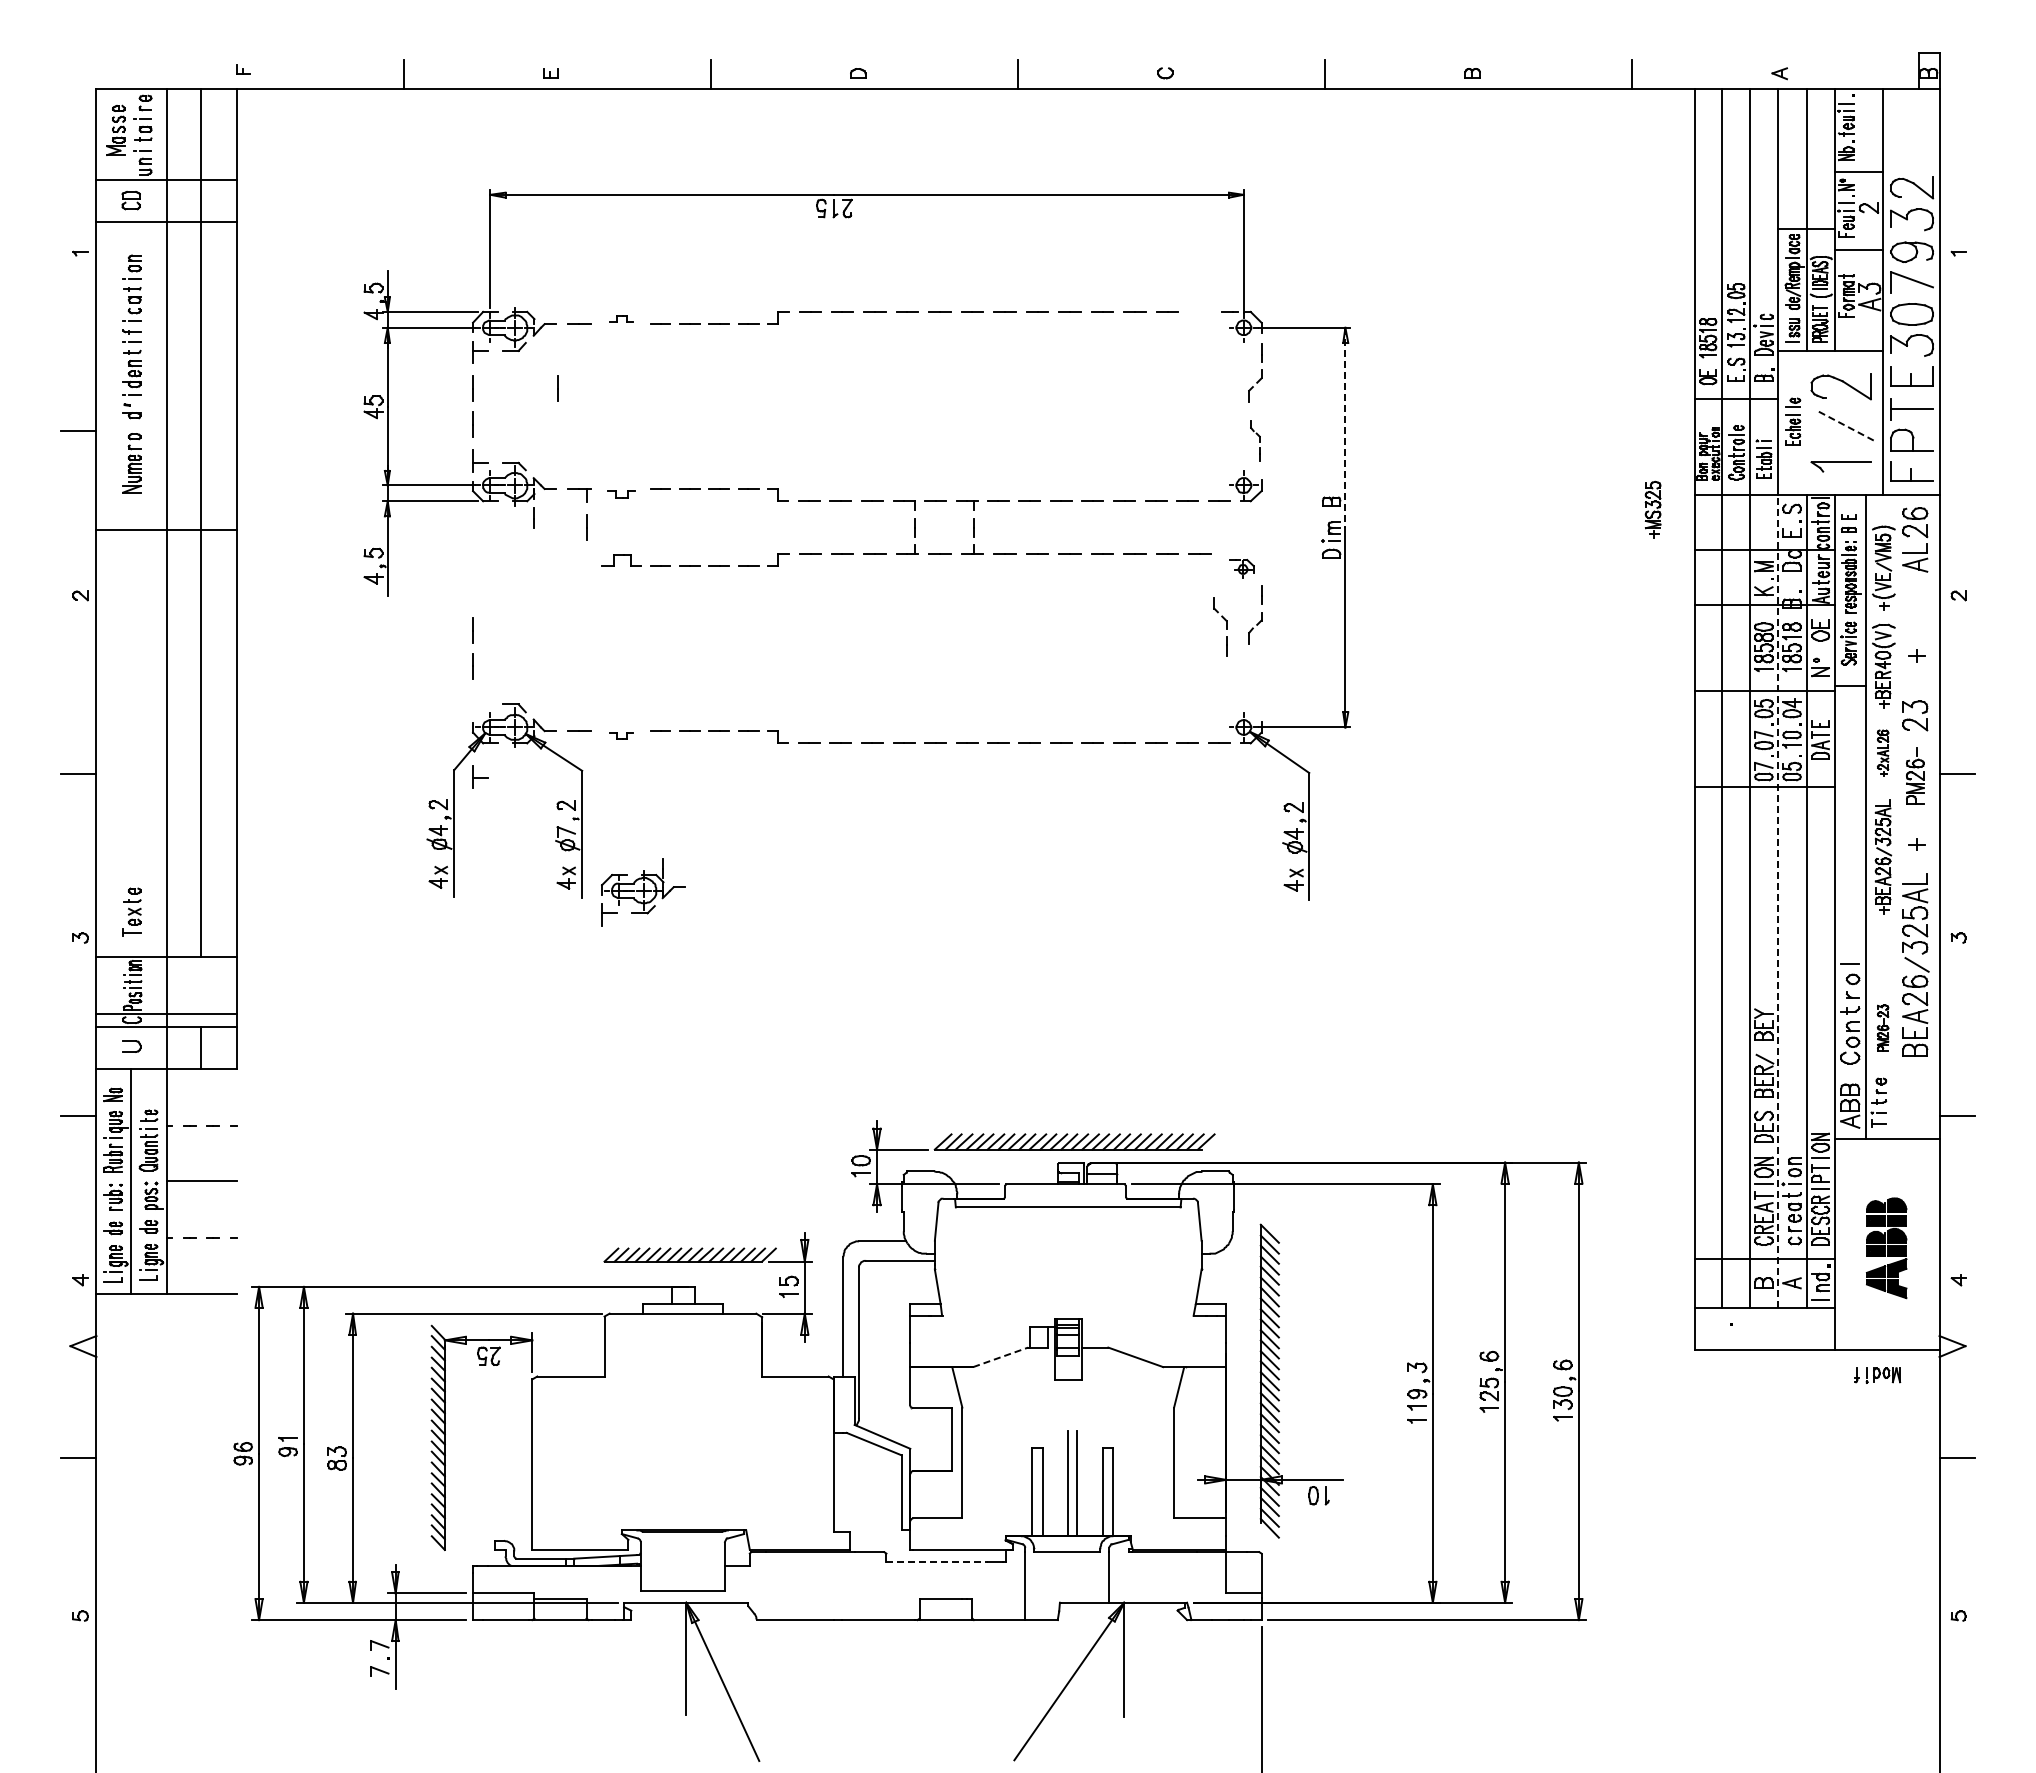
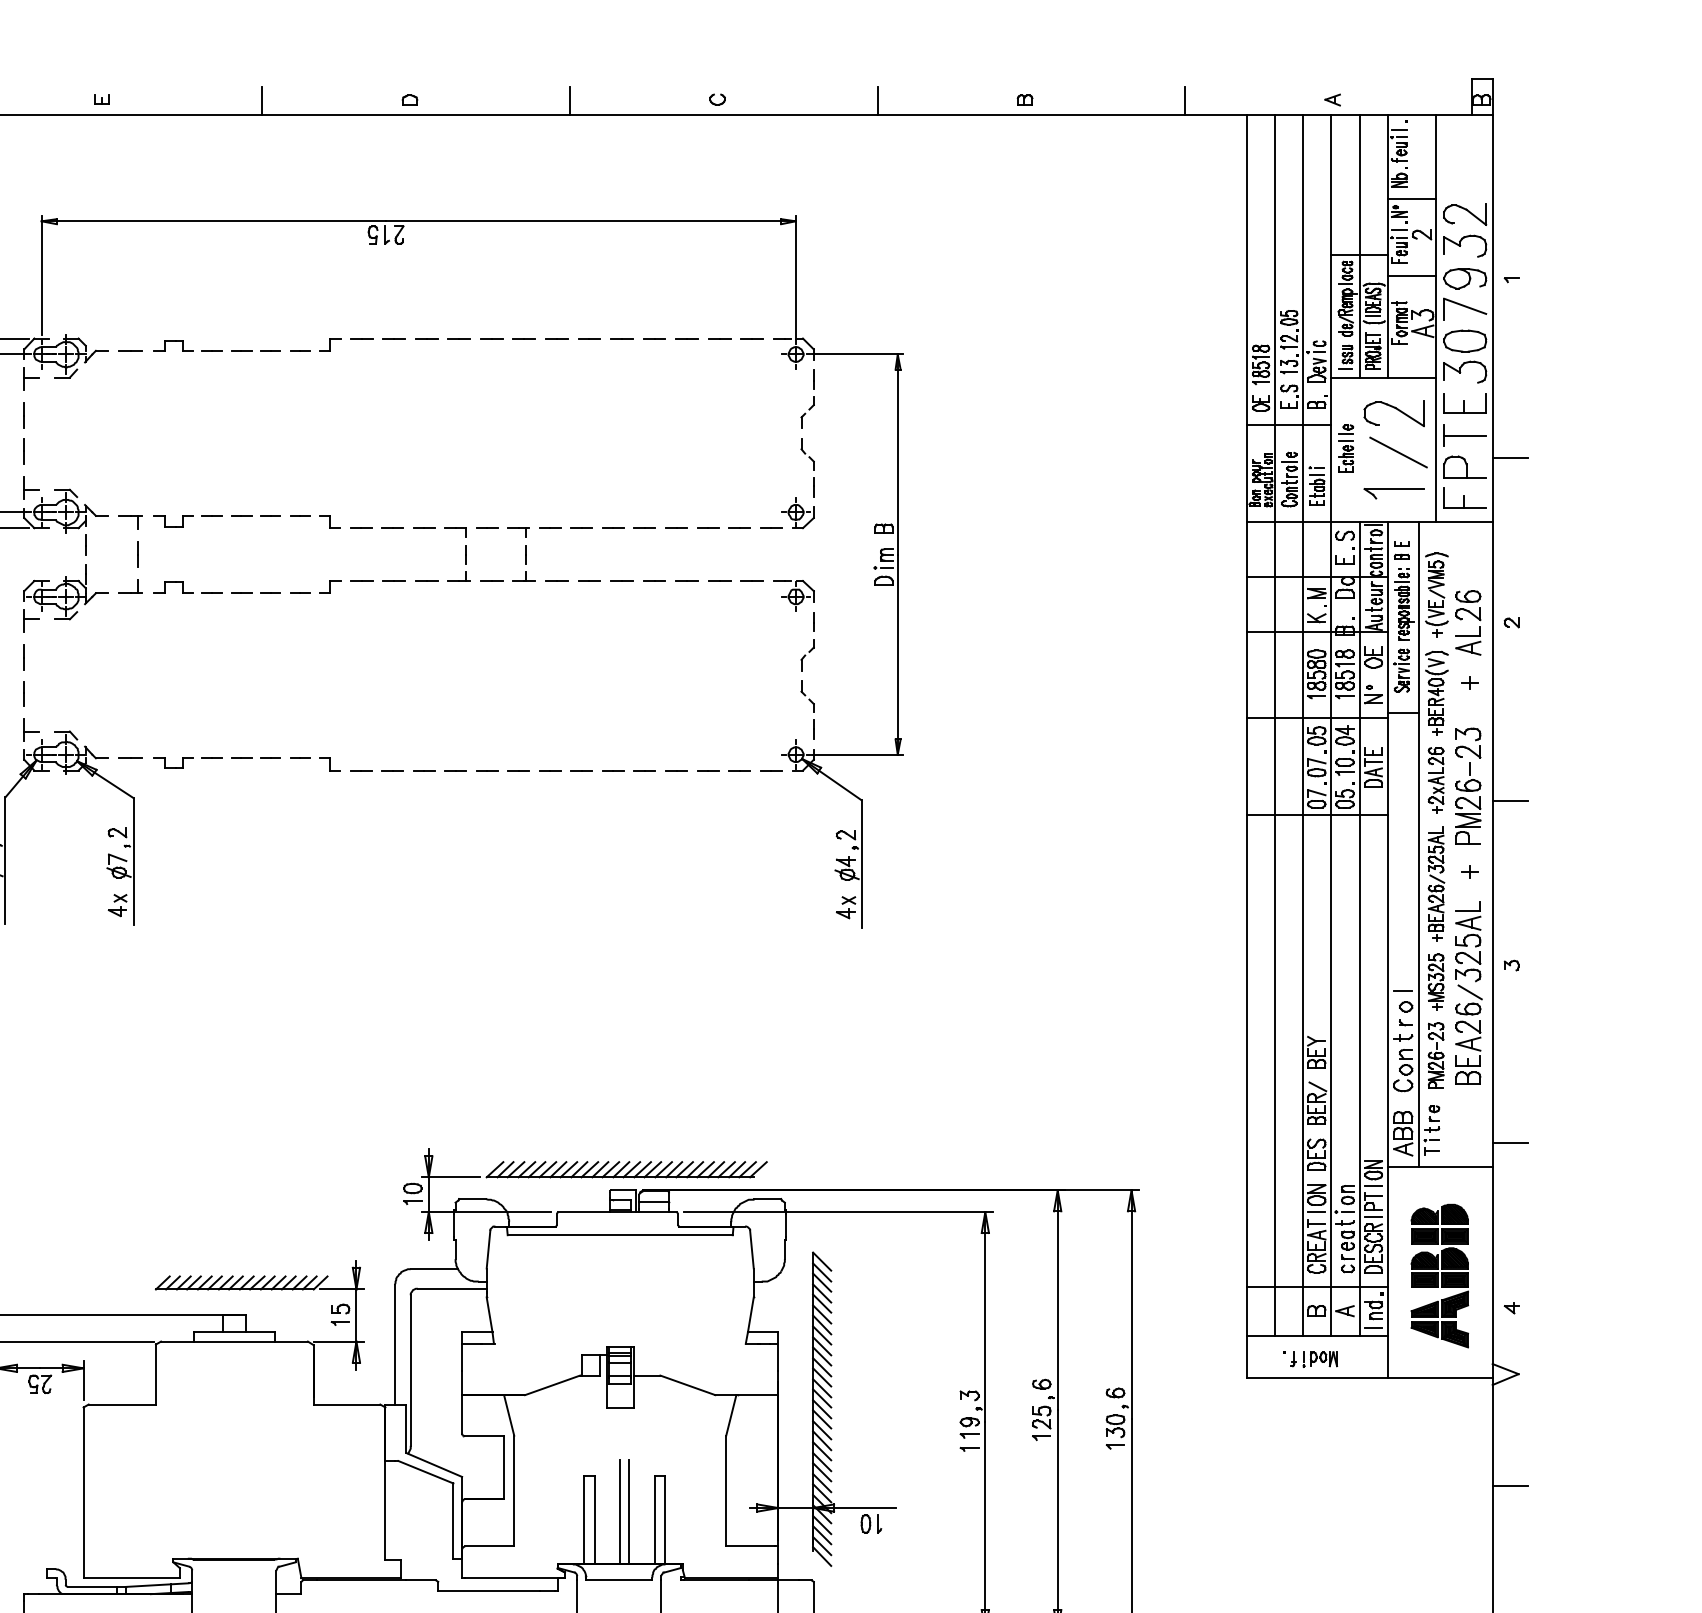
line: (1199, 311) -> (751, 338), added
part: (621, 318) -> (172, 345), size x1.67
line: (557, 388) -> (108, 415), removed
line: (1845, 425) -> (1398, 452), dashed -> solid
line: (1345, 428) -> (897, 455), dashed -> solid
line: (1956, 431) -> (1509, 458), added
part: (1255, 440) -> (807, 467), size x1.43
part: (621, 494) -> (172, 521), size x1.43
part: (1652, 509) -> (1435, 981), moved
part: (1909, 536) -> (1462, 619), moved
part: (579, 559) -> (130, 586), added
part: (1241, 568) -> (793, 595), size x1.67
part: (1220, 626) -> (807, 709), moved
part: (621, 735) -> (172, 762), size x1.67
part: (1882, 752) -> (1435, 779), size x1.43
part: (1915, 775) -> (1468, 802), size x1.43
part: (480, 776) -> (31, 729), moved
part: (643, 892) -> (65, 598), moved
line: (1778, 901) -> (1331, 928), dashed -> solid
part: (1882, 1027) -> (1435, 1055), size x1.43
part: (1886, 1248) -> (1439, 1276), size x1.43
line: (1001, 1357) -> (553, 1385), dashed -> solid
part: (1877, 1375) -> (1314, 1359), moved
line: (937, 1562) -> (489, 1590), dashed -> solid

